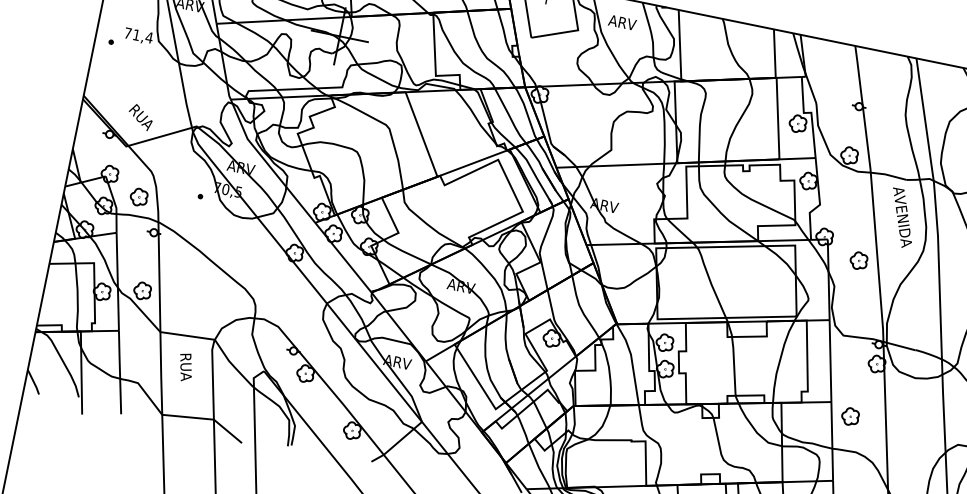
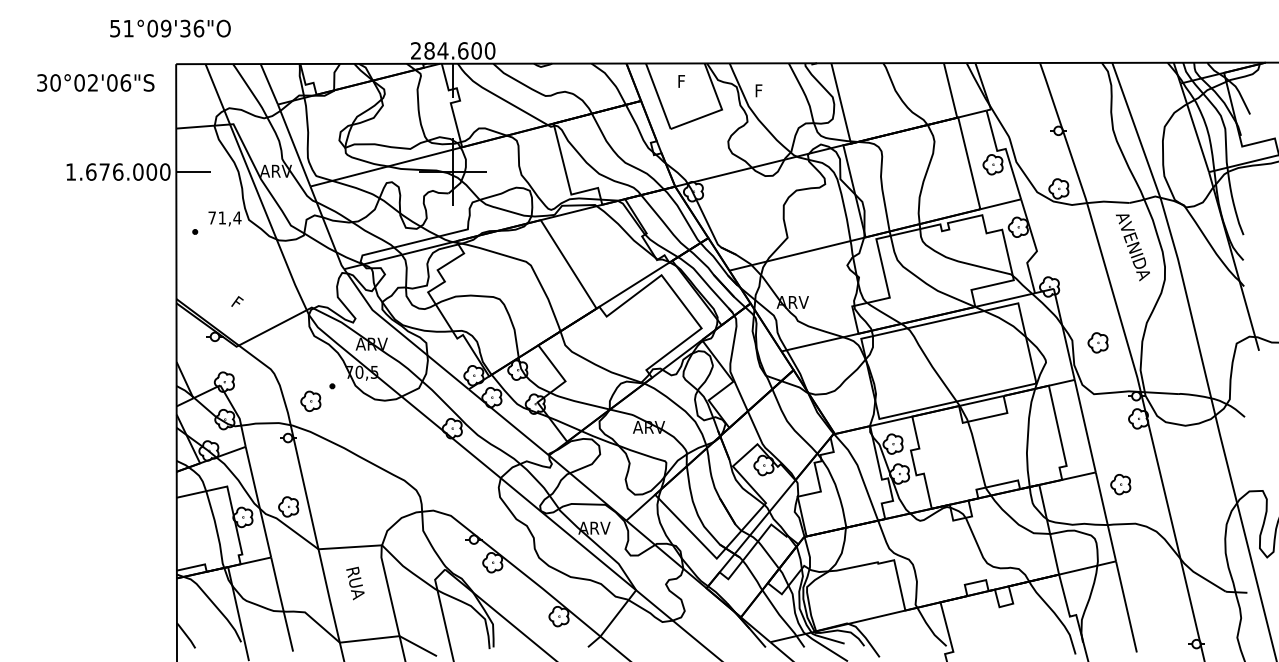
text: (622, 22) -> (770, 90), ARV -> F
text: (141, 118) -> (247, 311), RUA -> F
part: (138, 196) -> (310, 400), moved
part: (858, 260) -> (1097, 342), moved

